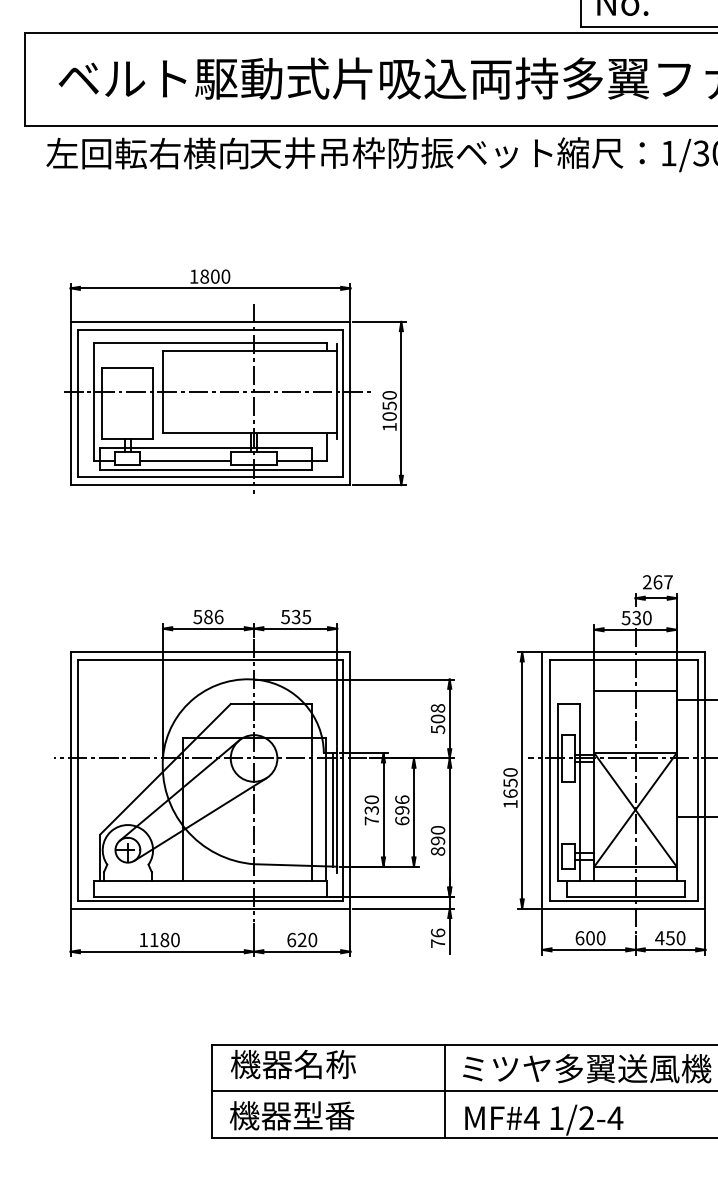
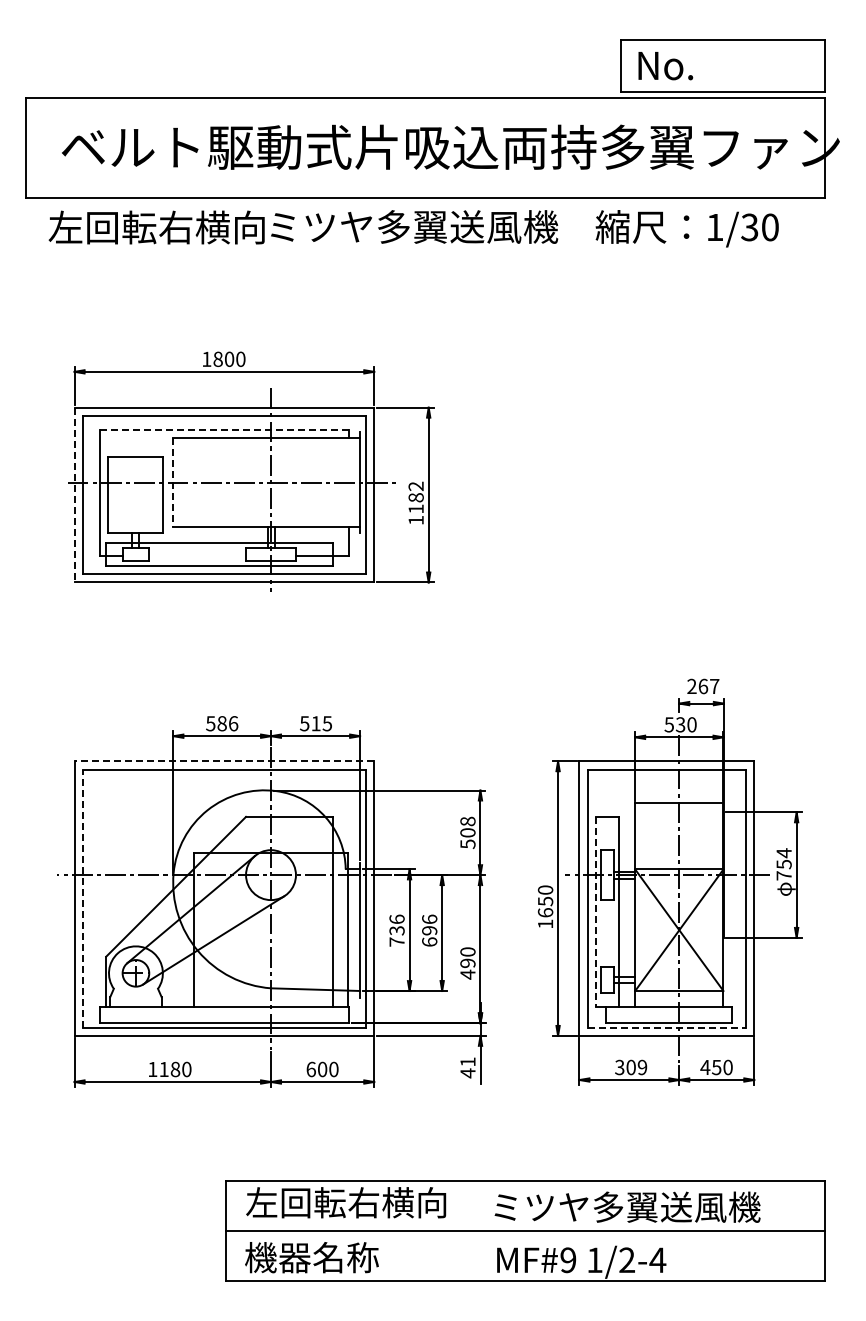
text: (401, 152) -> (428, 226), 天井吊枠防振ベット -> ミツヤ多翼送風機
line: (210, 342) -> (224, 429), solid -> dashed
line: (162, 392) -> (173, 483), solid -> dashed
line: (70, 403) -> (74, 495), solid -> dashed
text: (389, 405) -> (415, 497), 1050 -> 1182
line: (185, 460) -> (197, 556), removed
text: (295, 616) -> (315, 723), 535 -> 515
line: (210, 652) -> (224, 761), solid -> dashed
line: (77, 780) -> (82, 898), solid -> dashed
line: (558, 792) -> (596, 911), solid -> dashed
text: (371, 798) -> (396, 918), 730 -> 736
line: (332, 809) -> (355, 929), removed
text: (437, 851) -> (467, 974), 890 -> 490
line: (624, 900) -> (667, 1027), solid -> dashed
text: (437, 938) -> (467, 1067), 76 -> 41
text: (590, 938) -> (631, 1067), 600 -> 309
text: (302, 940) -> (322, 1069), 620 -> 600
text: (324, 1064) -> (346, 1202), 機器名称 -> 左回転右横向
line: (445, 1091) -> (475, 1231), removed
text: (323, 1115) -> (345, 1257), 機器型番 -> 機器名称
text: (531, 1118) -> (567, 1260), MF#4 -> MF#9

